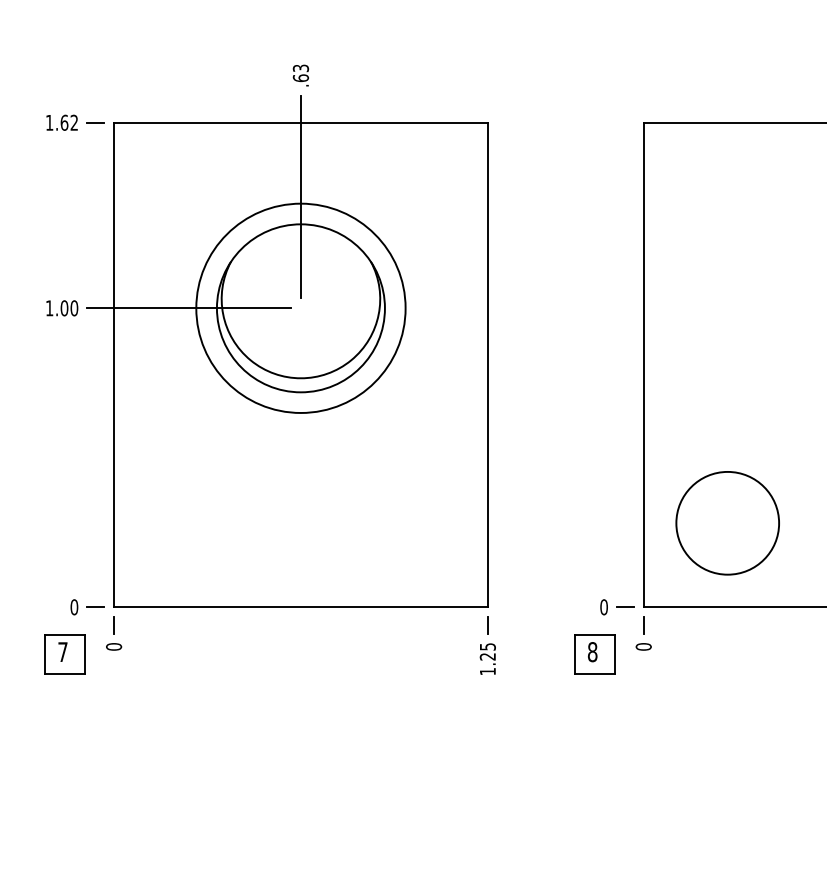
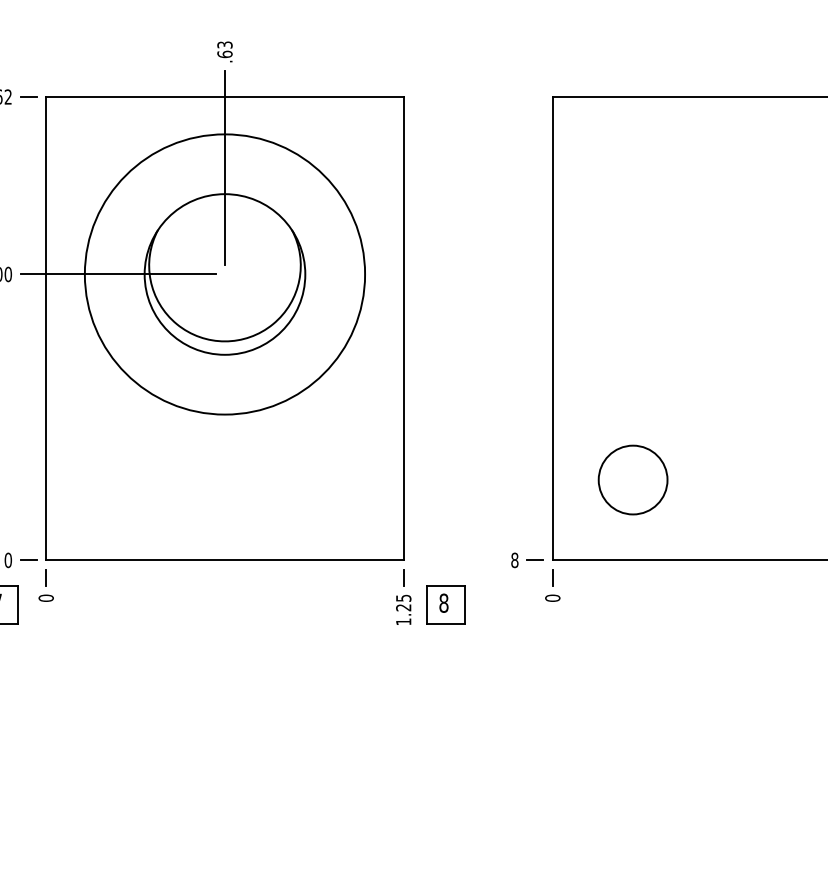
circle: (300, 308) -> (224, 274), size x1.4
circle: (727, 522) -> (632, 479), size x0.7
text: (603, 607) -> (514, 560), 0 -> 8
part: (594, 653) -> (445, 604), moved

